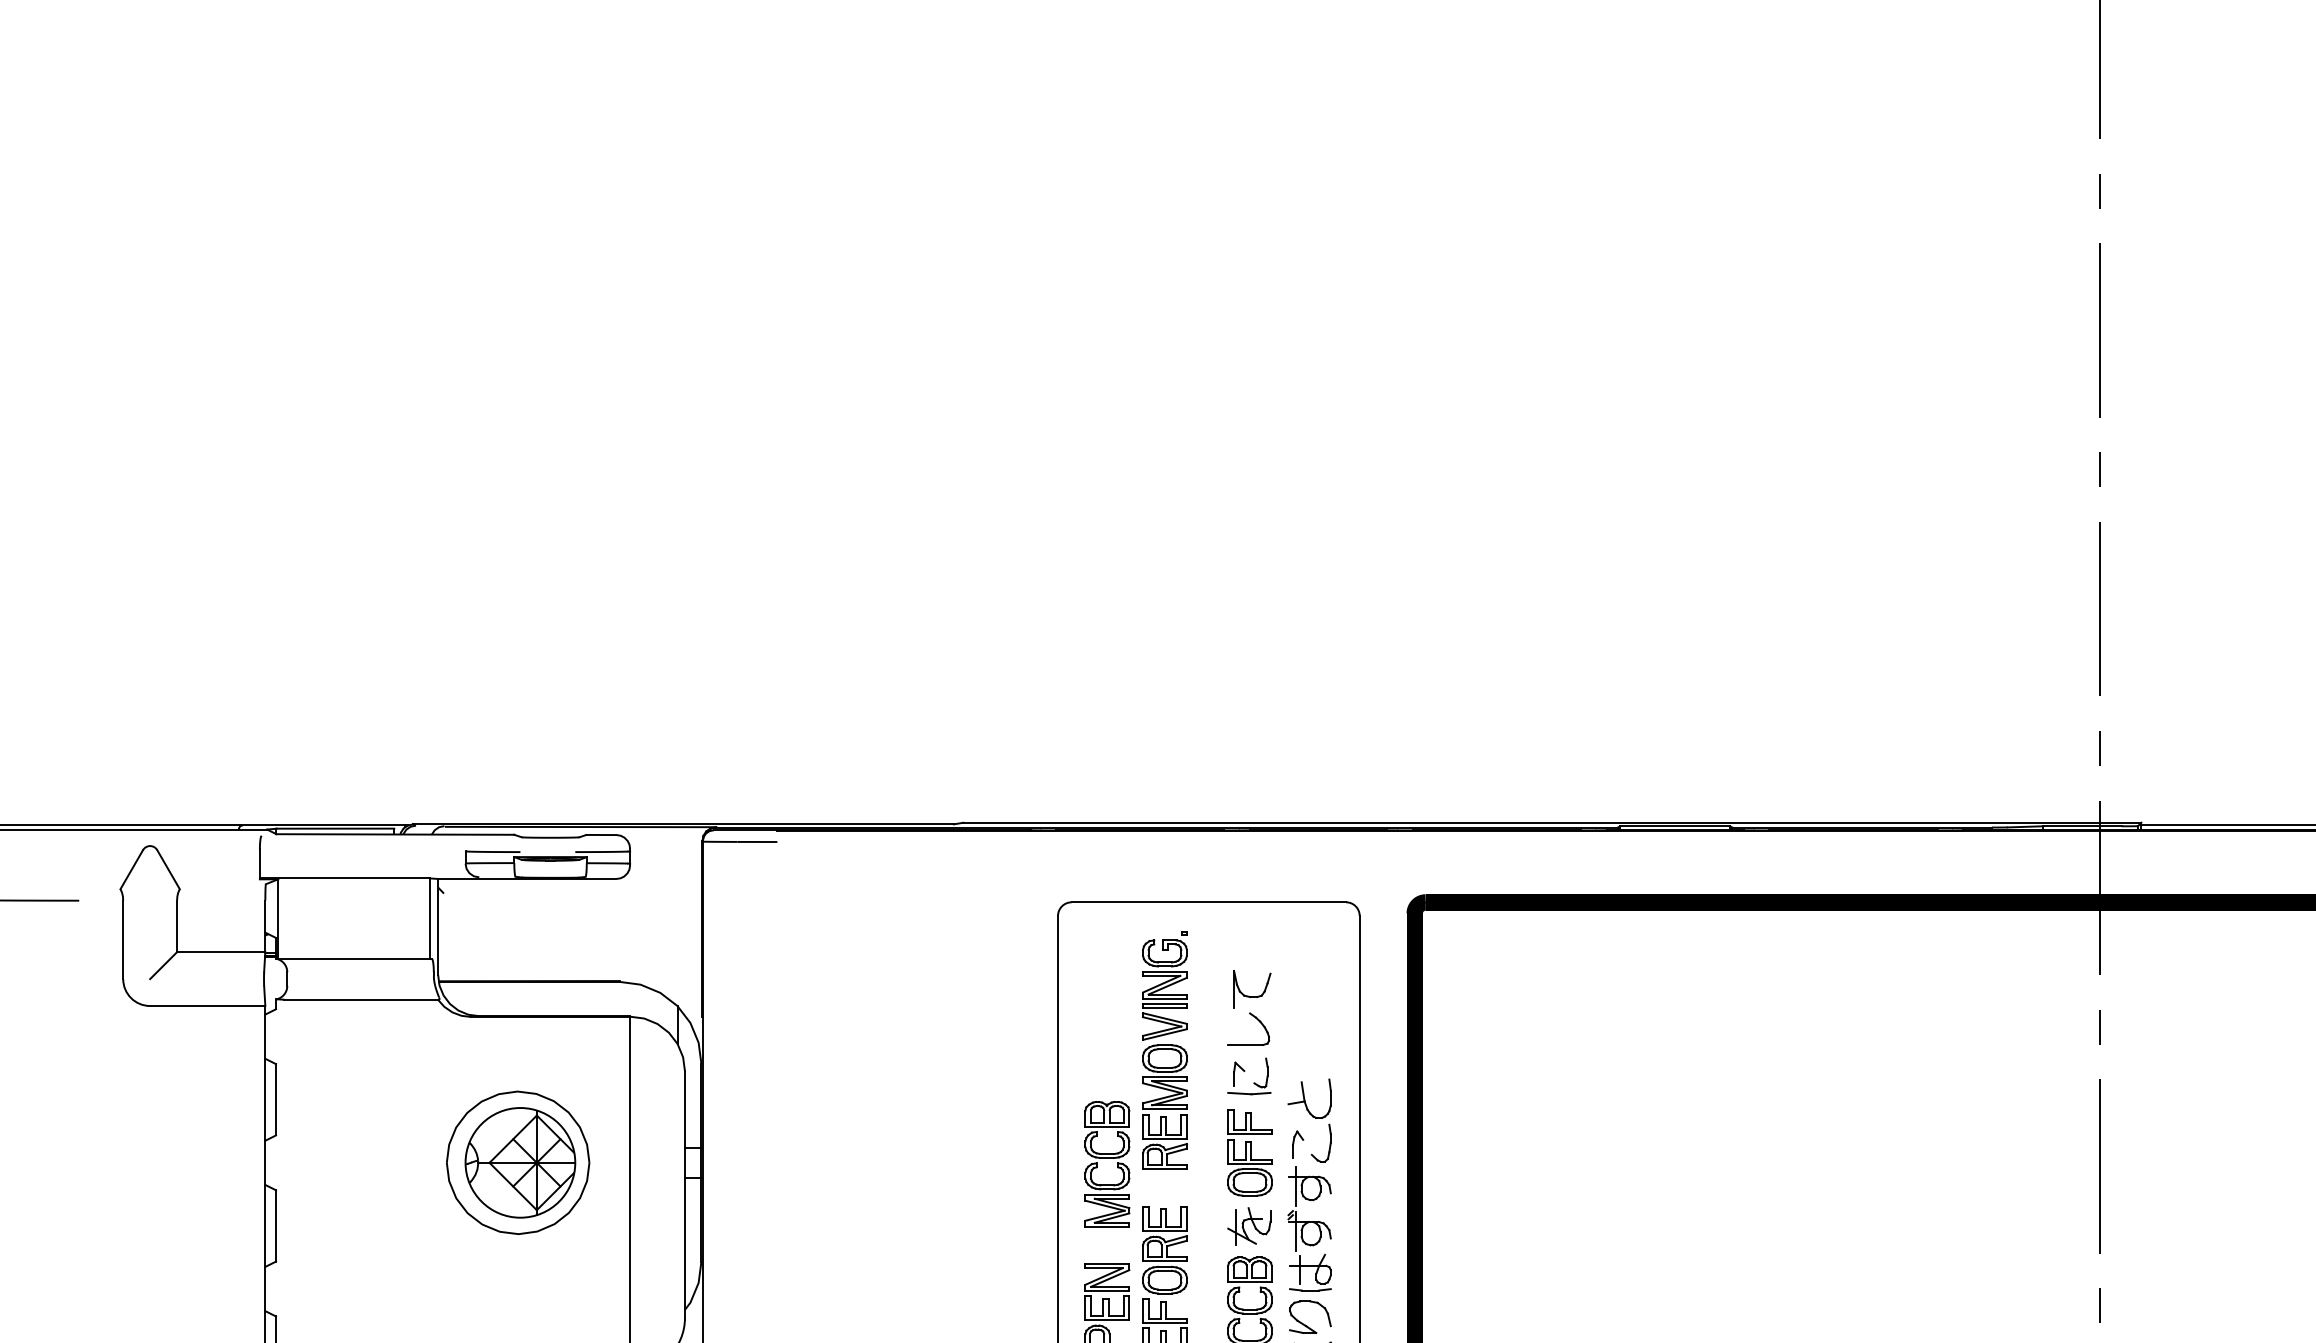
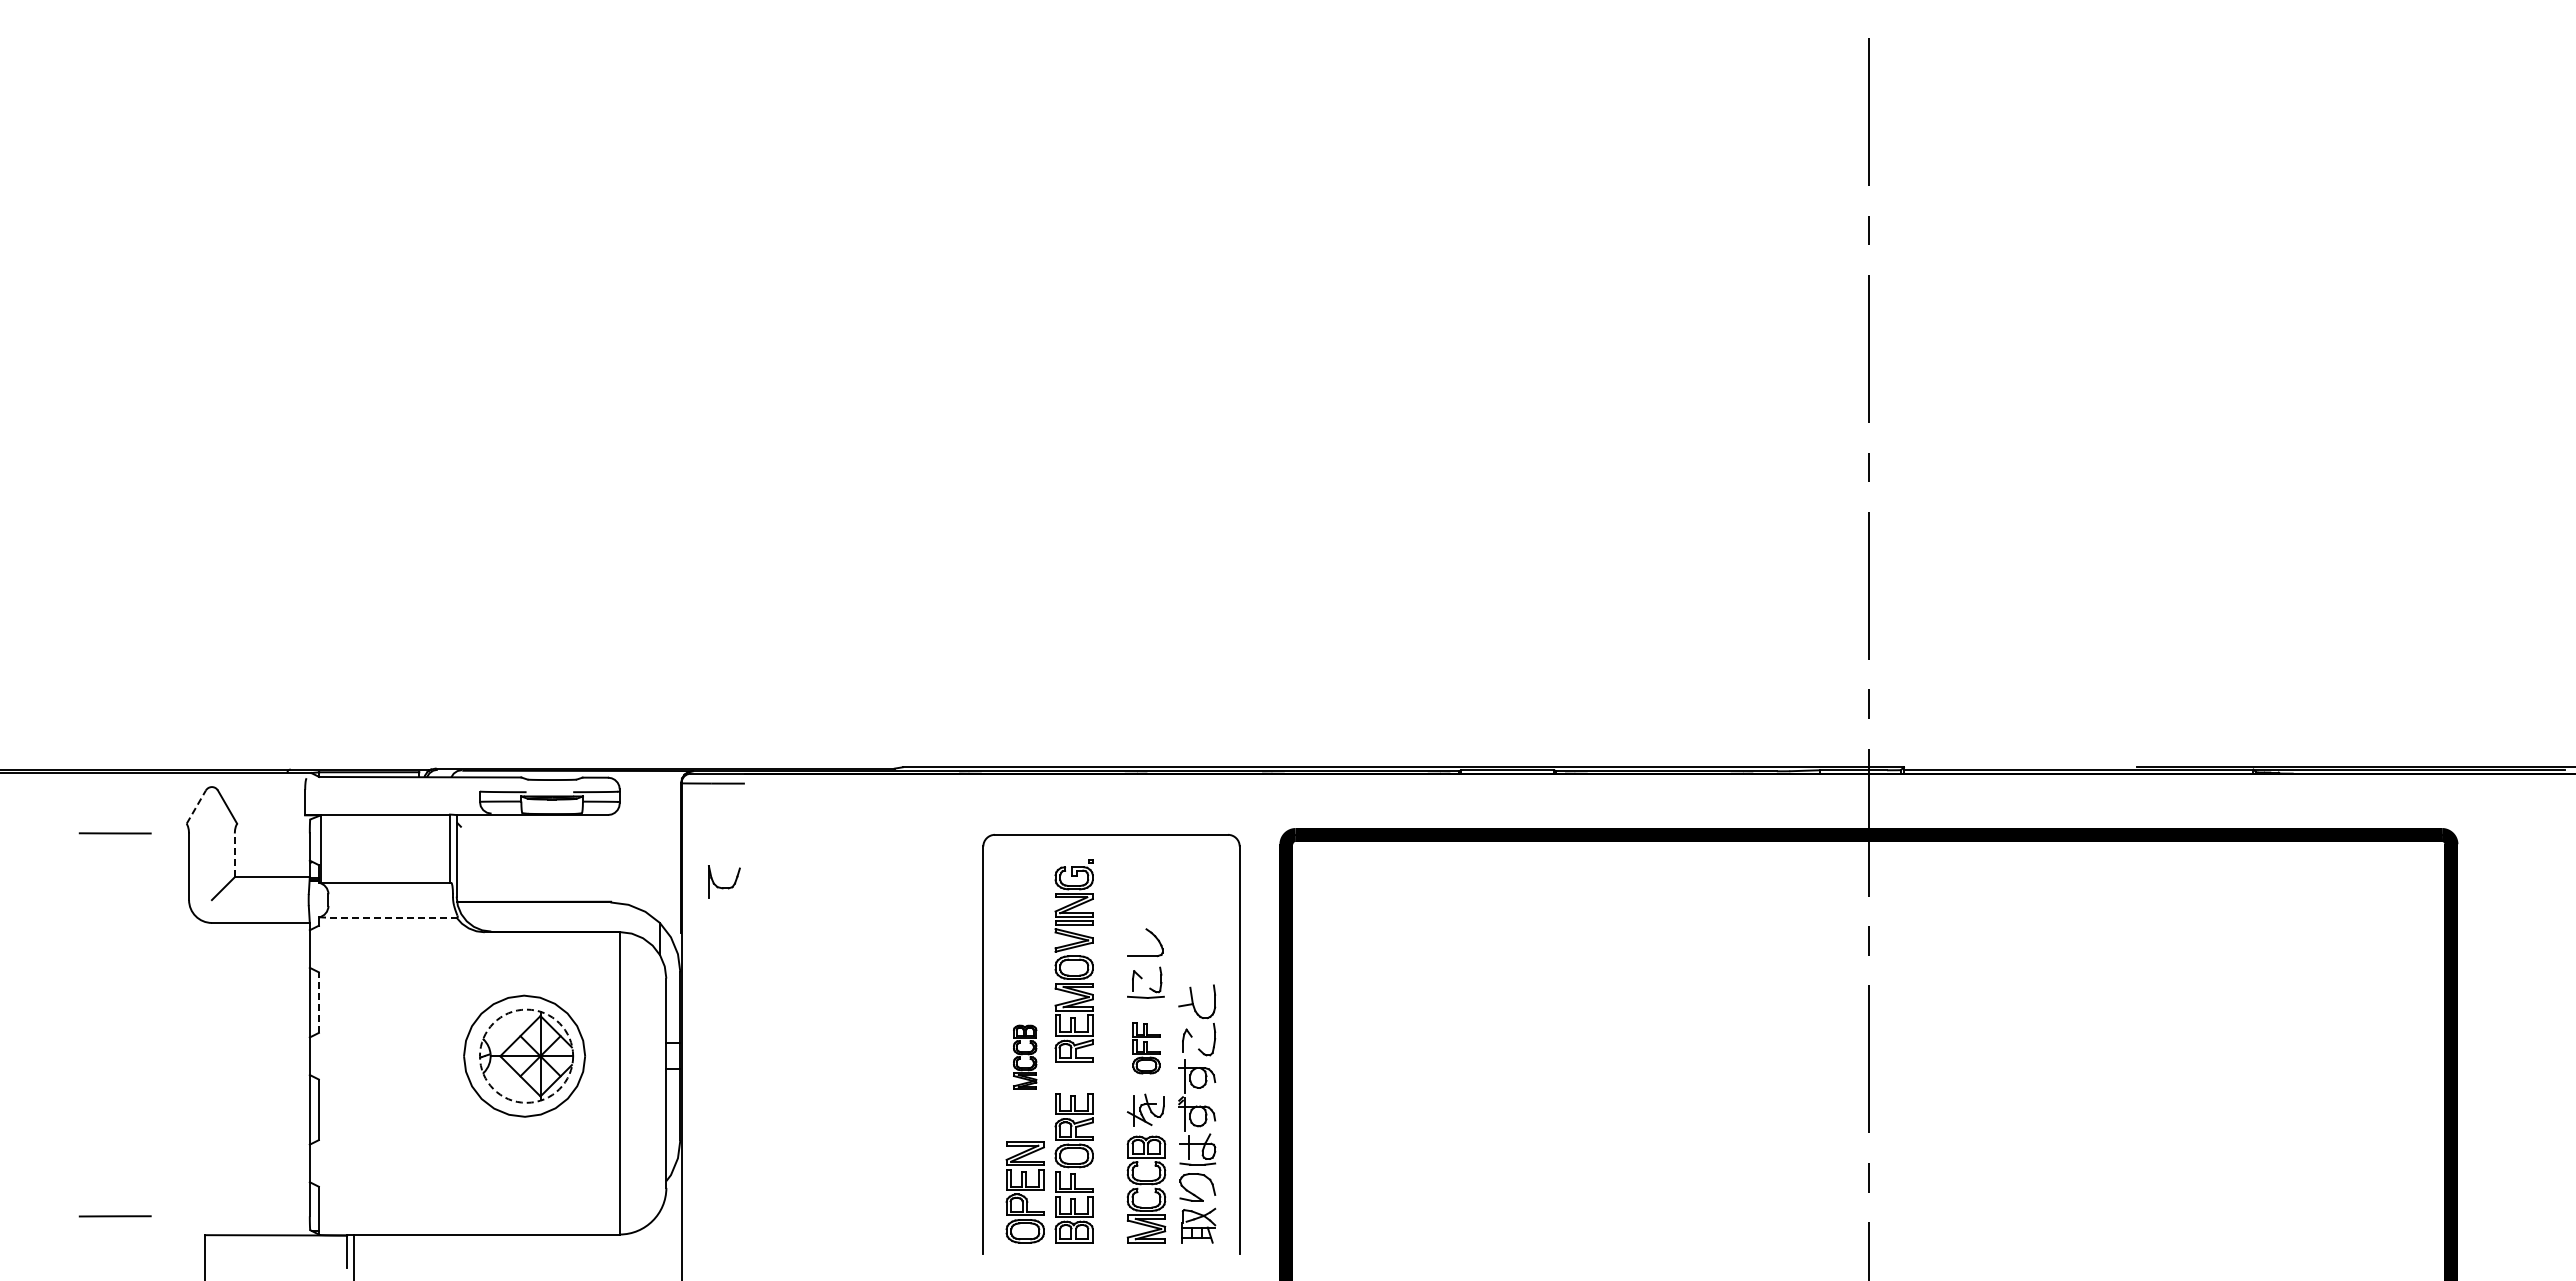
line: (131, 868) -> (196, 806), solid -> dashed
line: (176, 926) -> (234, 855), solid -> dashed
part: (1252, 988) -> (724, 881), moved
line: (361, 999) -> (391, 917), solid -> dashed
line: (275, 1099) -> (318, 1002), solid -> dashed
part: (1250, 1153) -> (1146, 1048), size x0.7
circle: (520, 1161) -> (526, 1055), solid -> dashed
part: (1106, 1164) -> (1024, 1057), size x0.6

